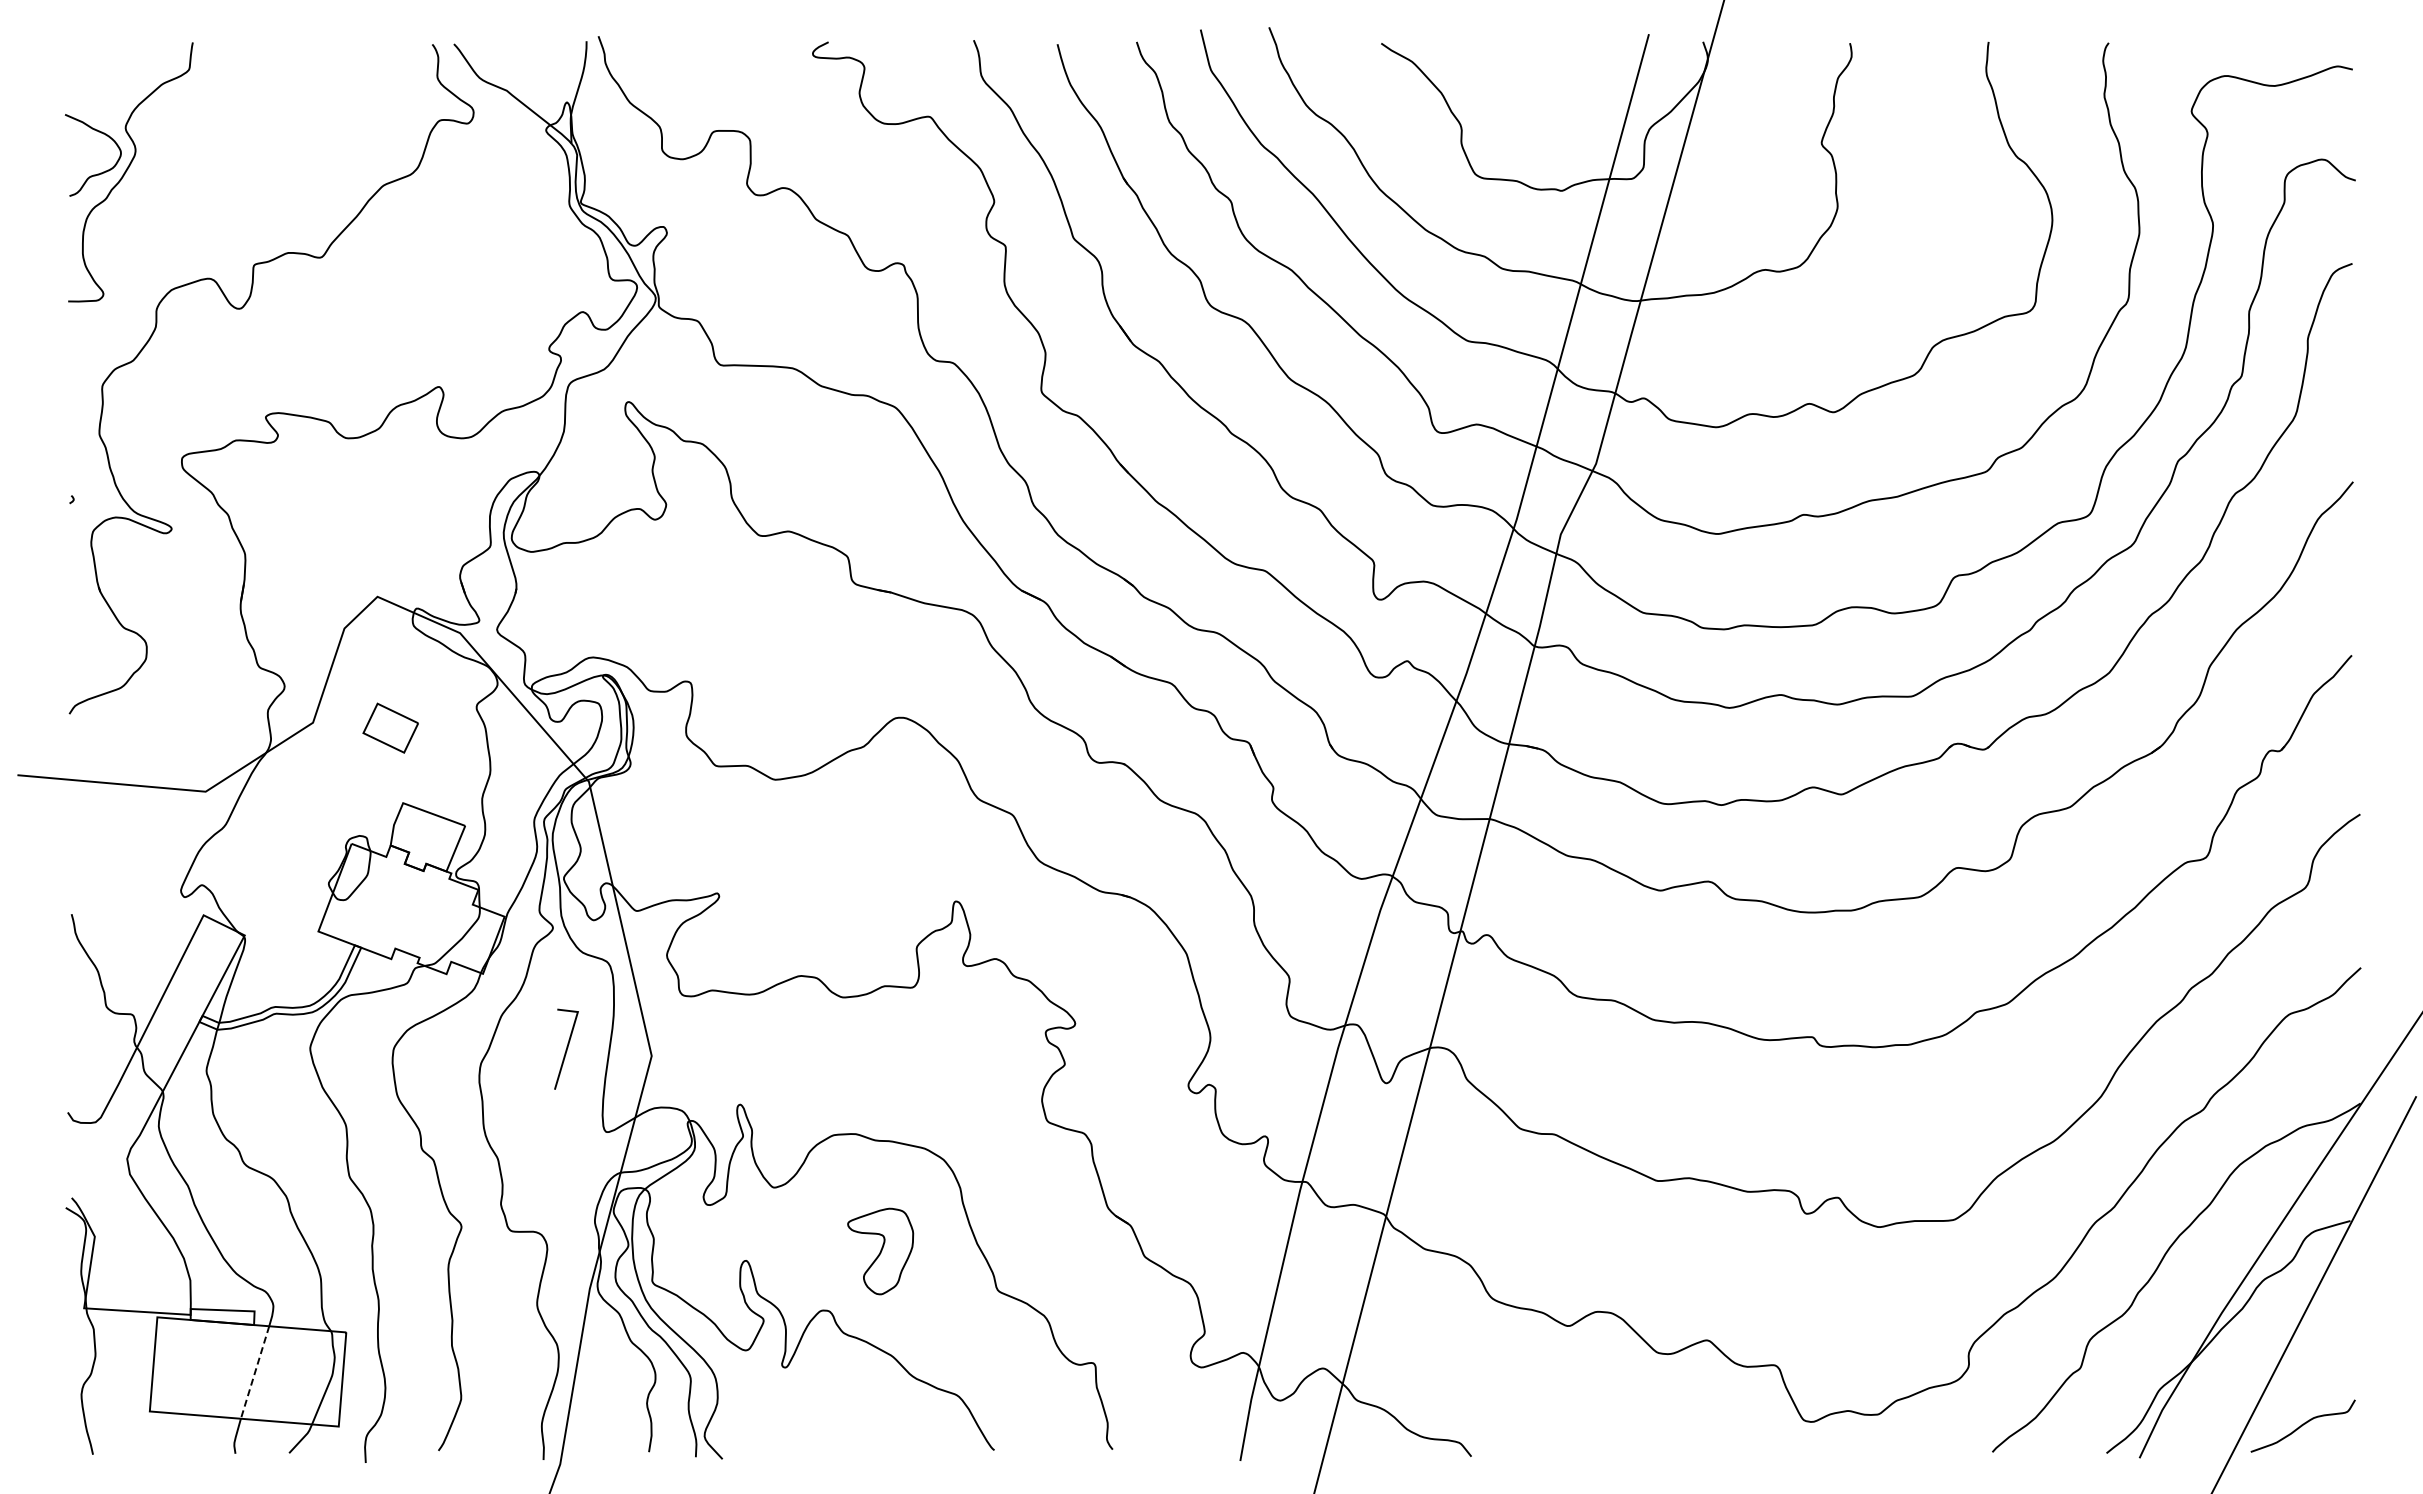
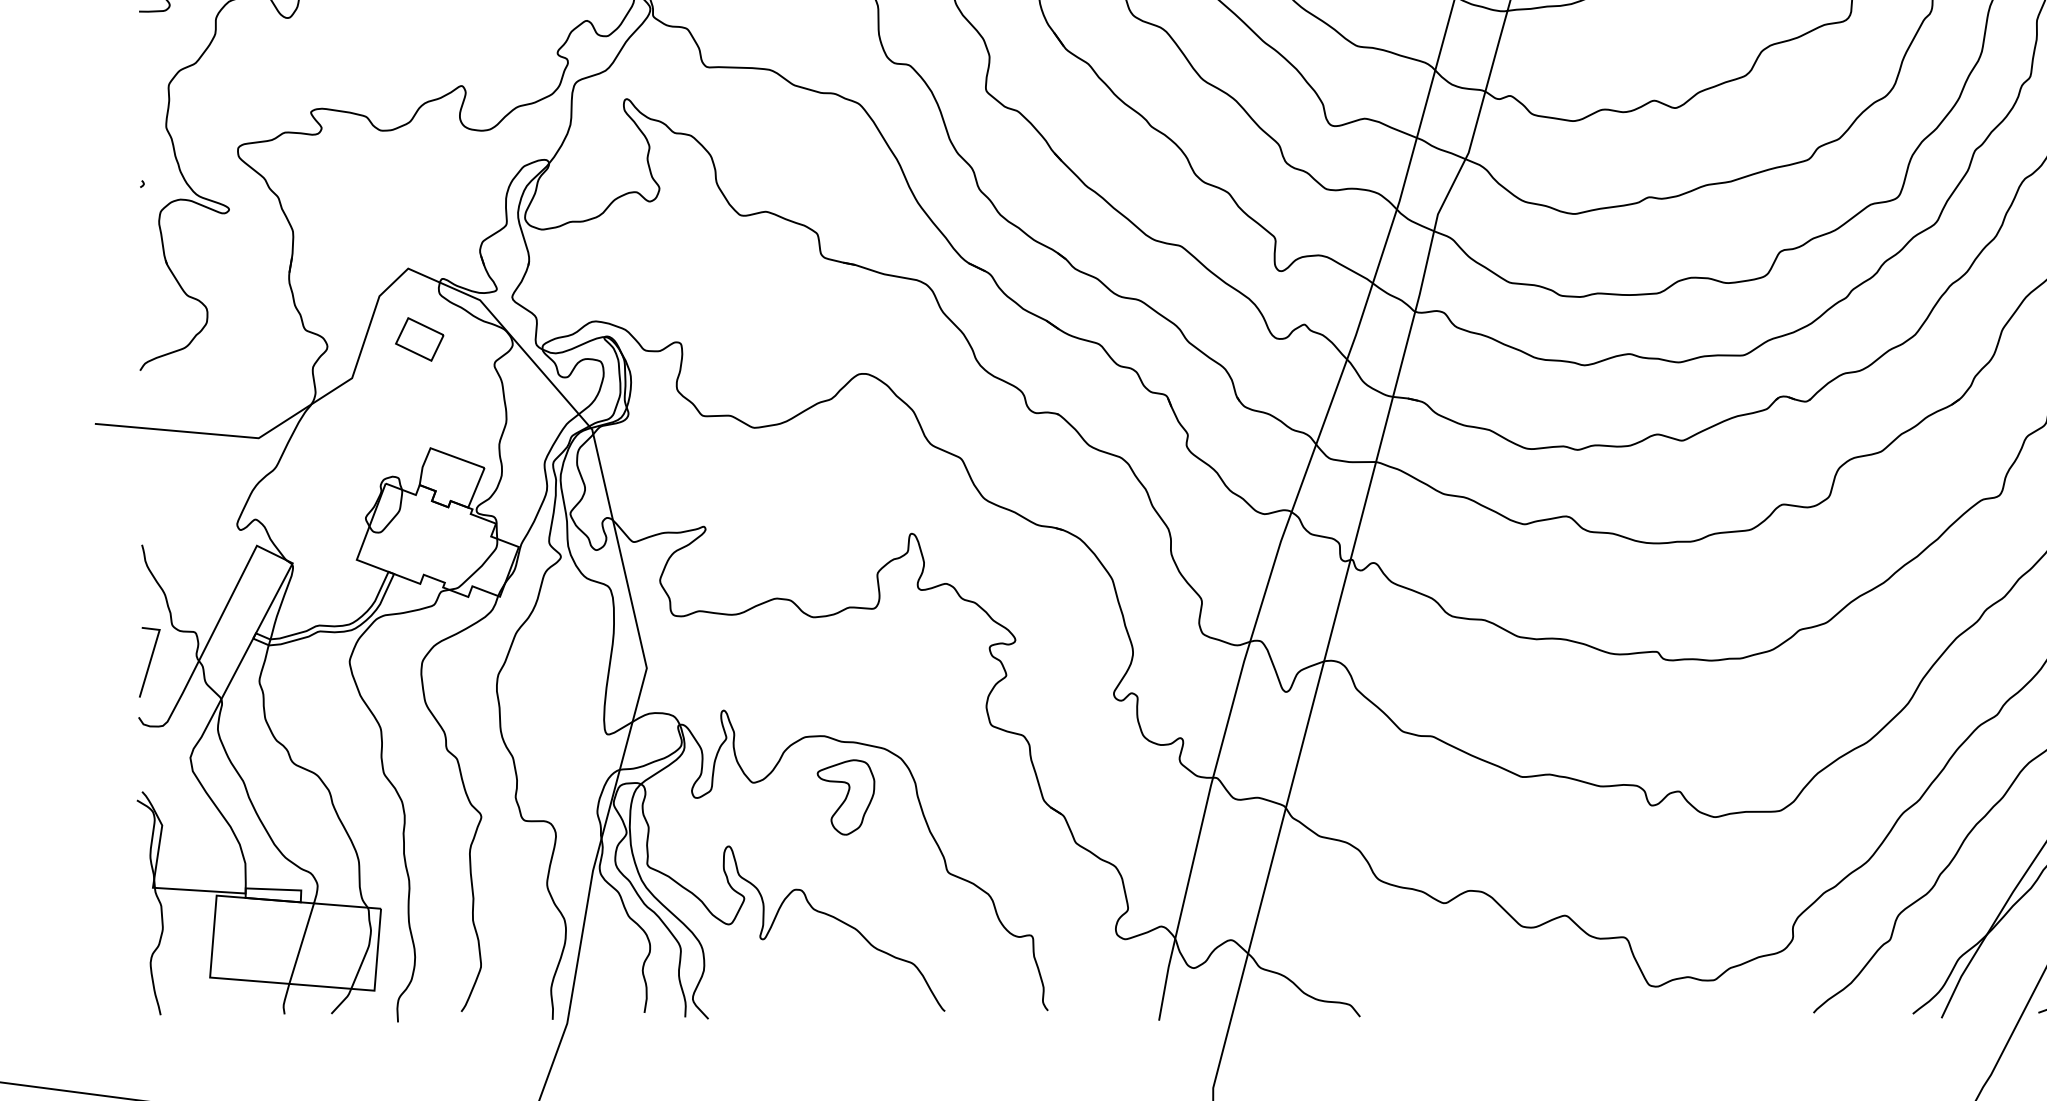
part: (390, 727) -> (419, 338), moved
line: (566, 1048) -> (149, 661), moved
part: (880, 1251) -> (845, 797), moved
line: (254, 1372) -> (301, 943), dashed -> solid

